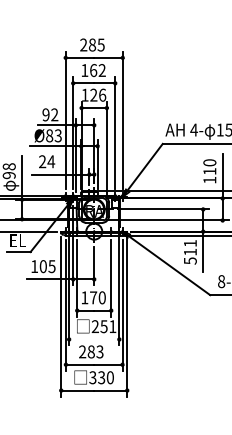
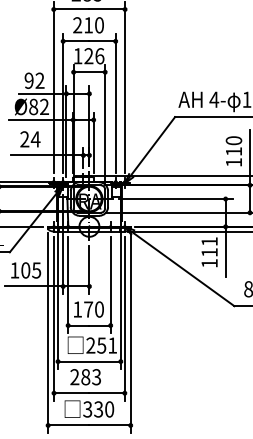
text: (93, 70) -> (88, 25), 162 -> 210
text: (57, 136) -> (43, 107), Ø83 -> Ø82
text: (190, 260) -> (209, 262), 511 -> 111
line: (93, 339) -> (88, 361), added

